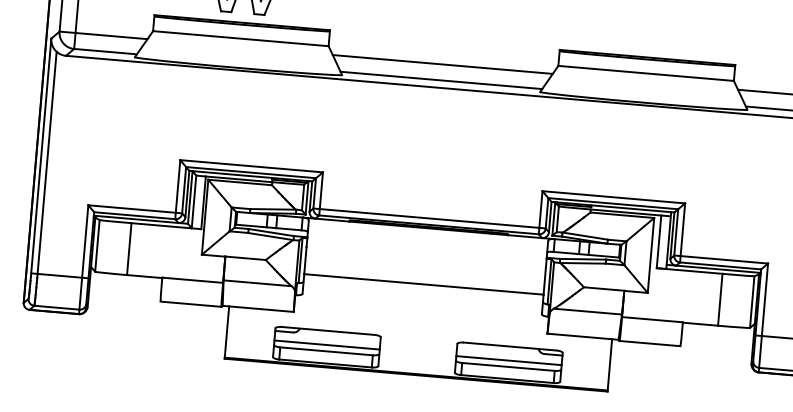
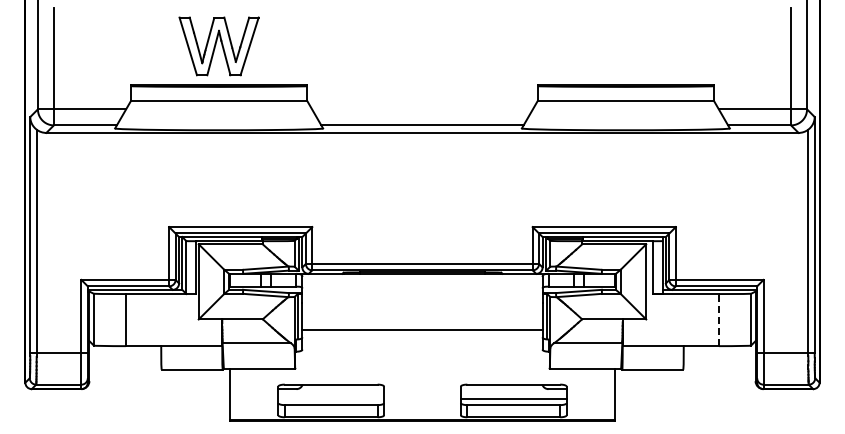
line: (442, 64) -> (422, 109), removed
line: (720, 299) -> (719, 319), solid -> dashed
line: (327, 344) -> (331, 398), removed

